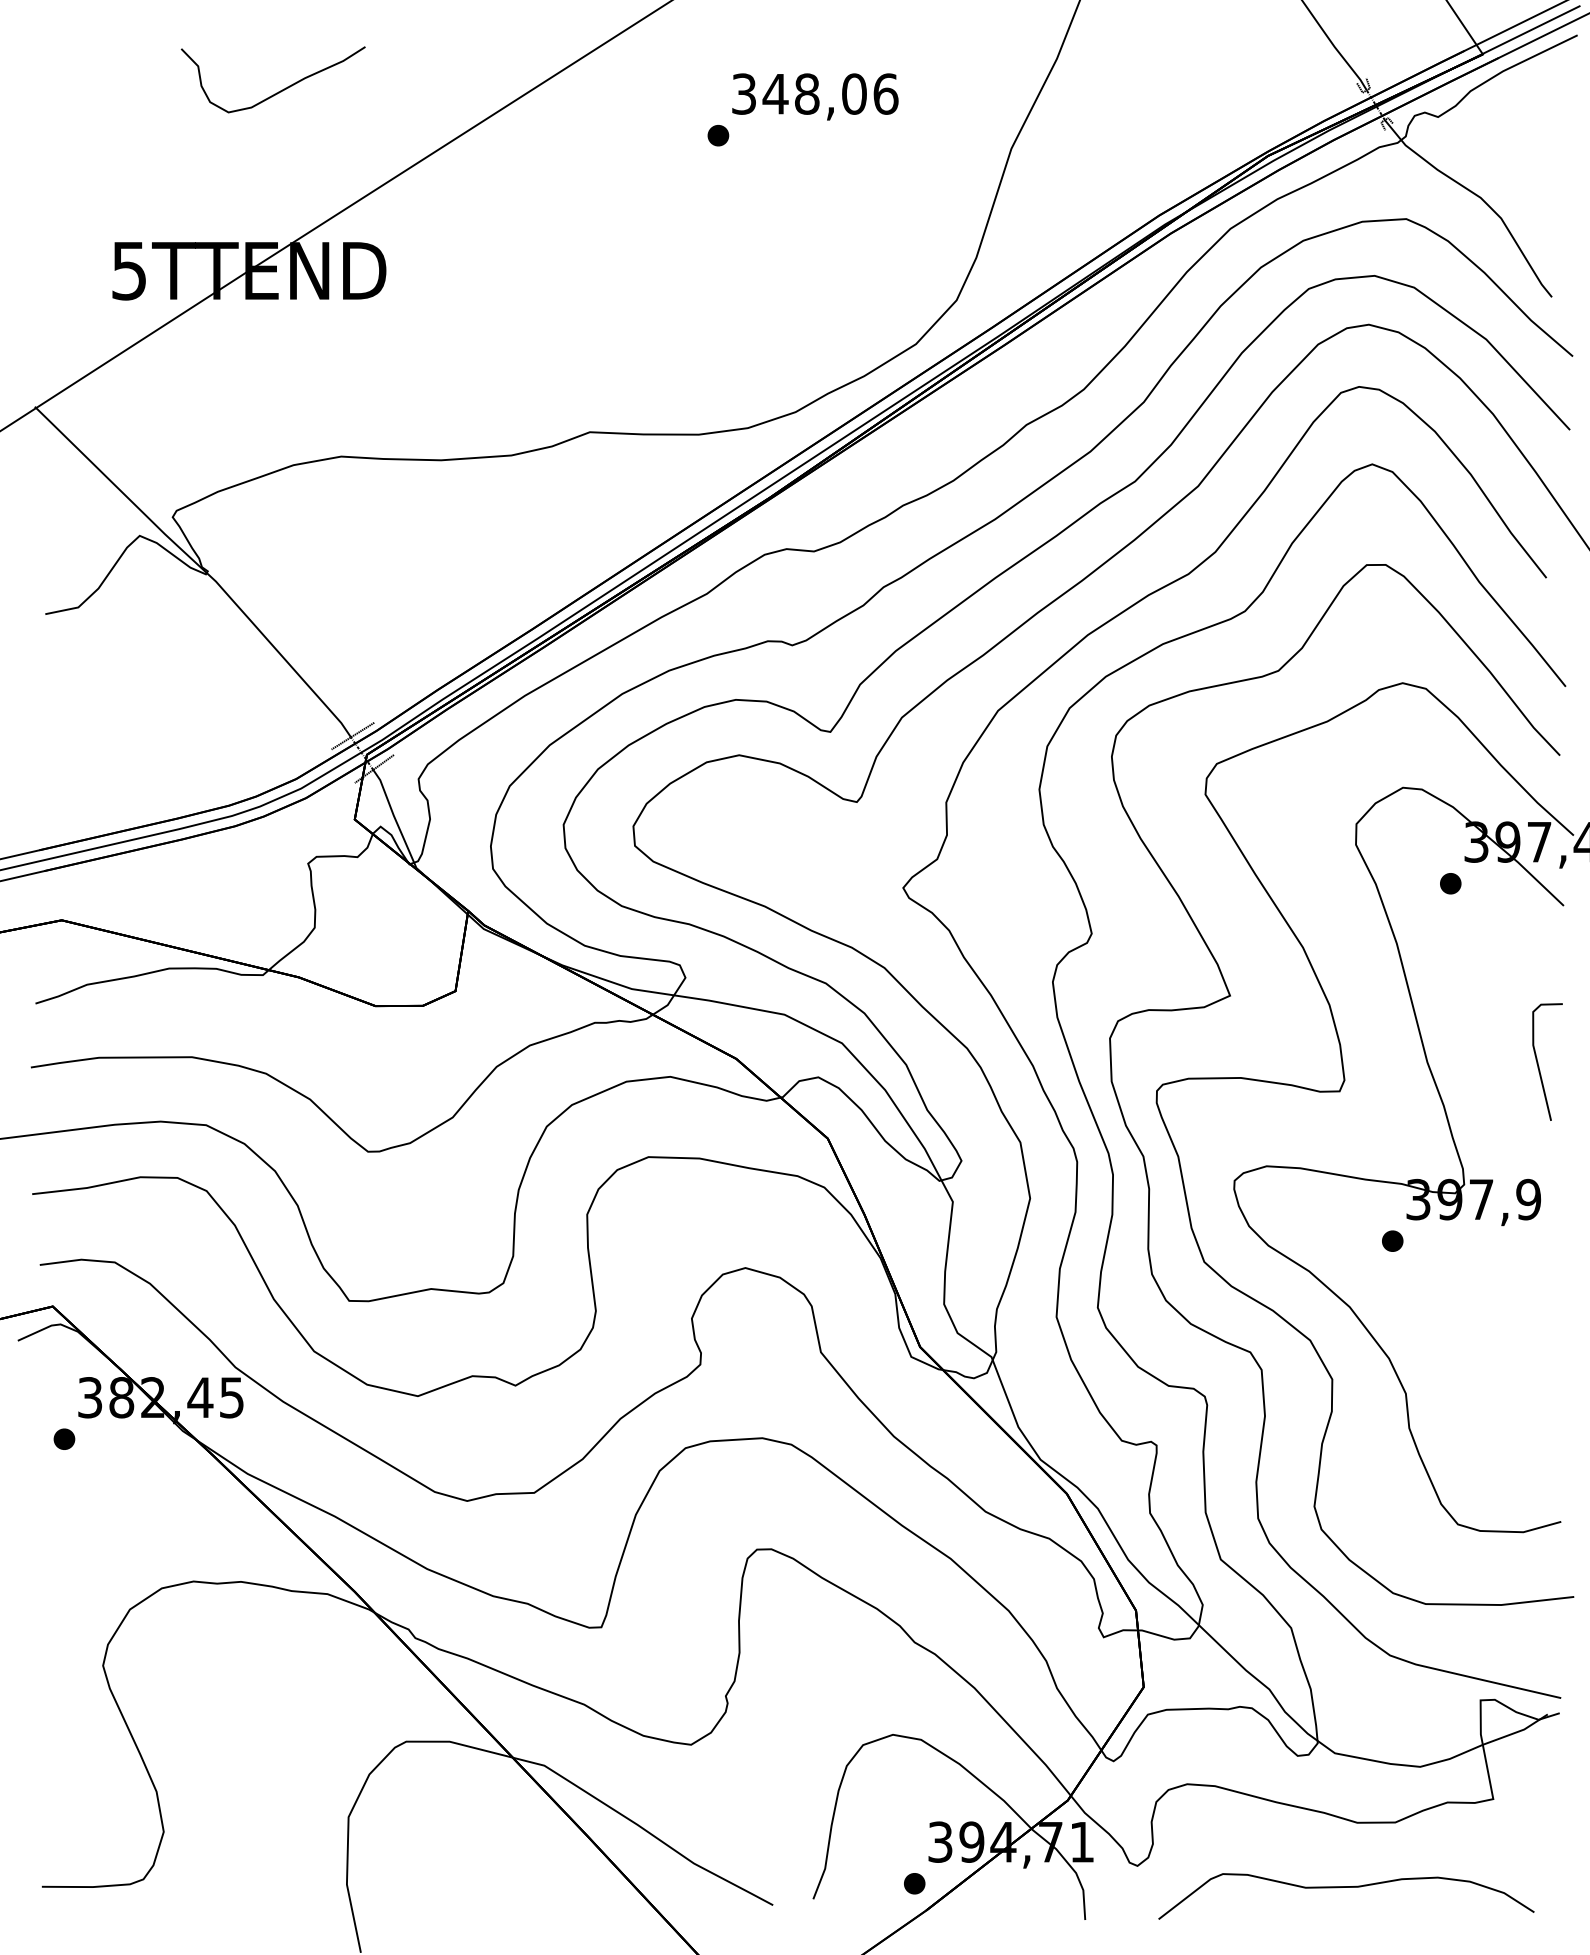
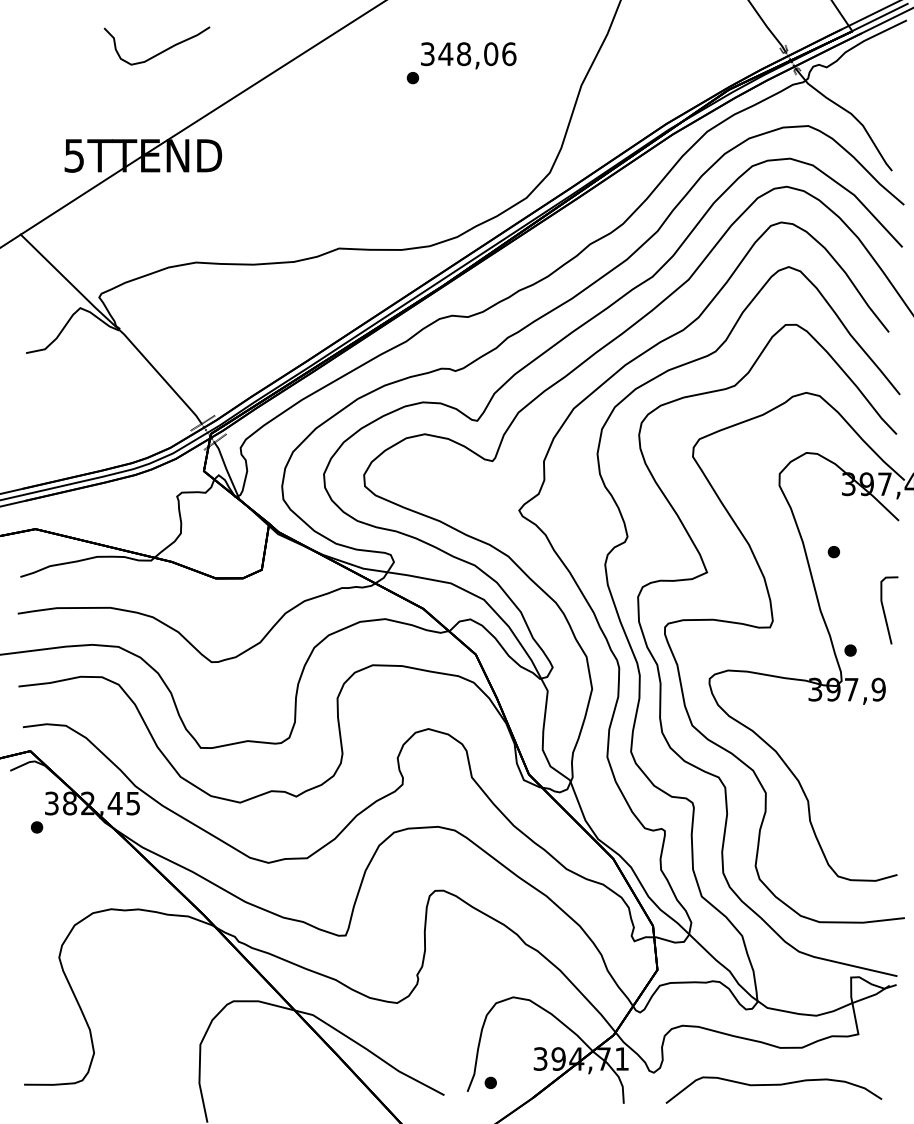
part: (1449, 884) -> (833, 552), moved
part: (1392, 1241) -> (850, 650), moved
part: (914, 1882) -> (490, 1082), moved

